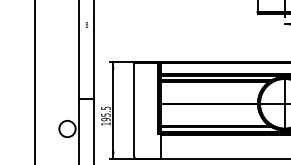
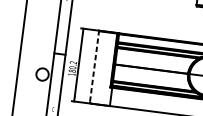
line: (134, 109) -> (94, 66), solid -> dashed
text: (105, 113) -> (72, 66), 195.5 -> 180.2

